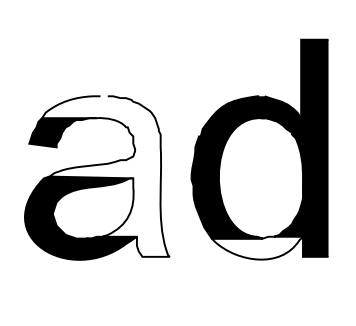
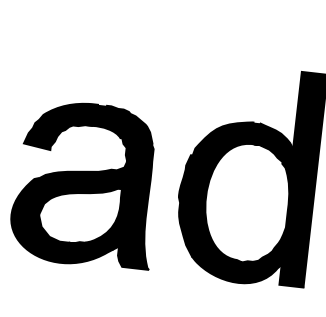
fill: (105, 176) -> (94, 184), added
fill: (256, 247) -> (234, 270), added

